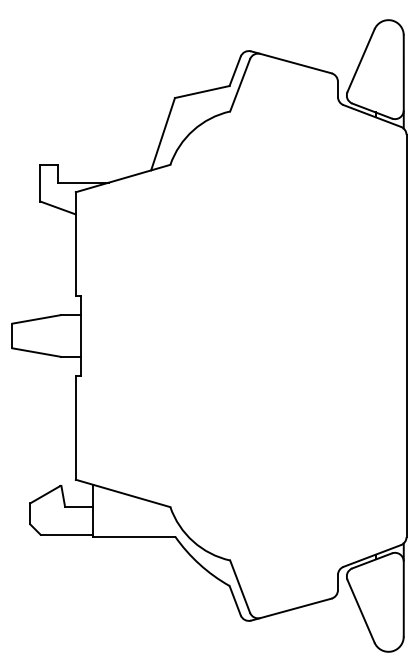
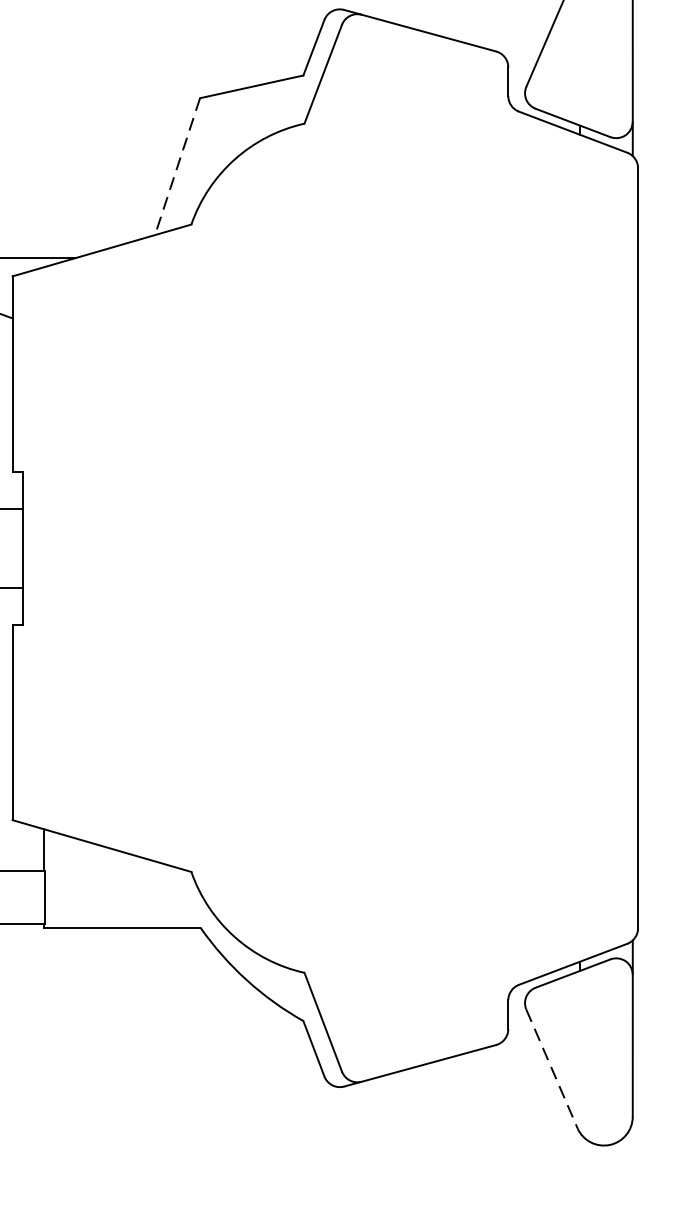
line: (162, 134) -> (176, 167), solid -> dashed
line: (361, 611) -> (552, 1069), solid -> dashed

